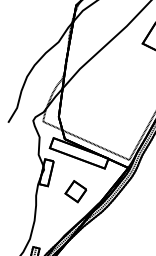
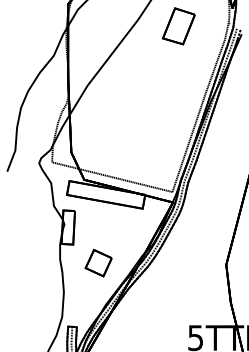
part: (75, 191) -> (98, 262), moved

